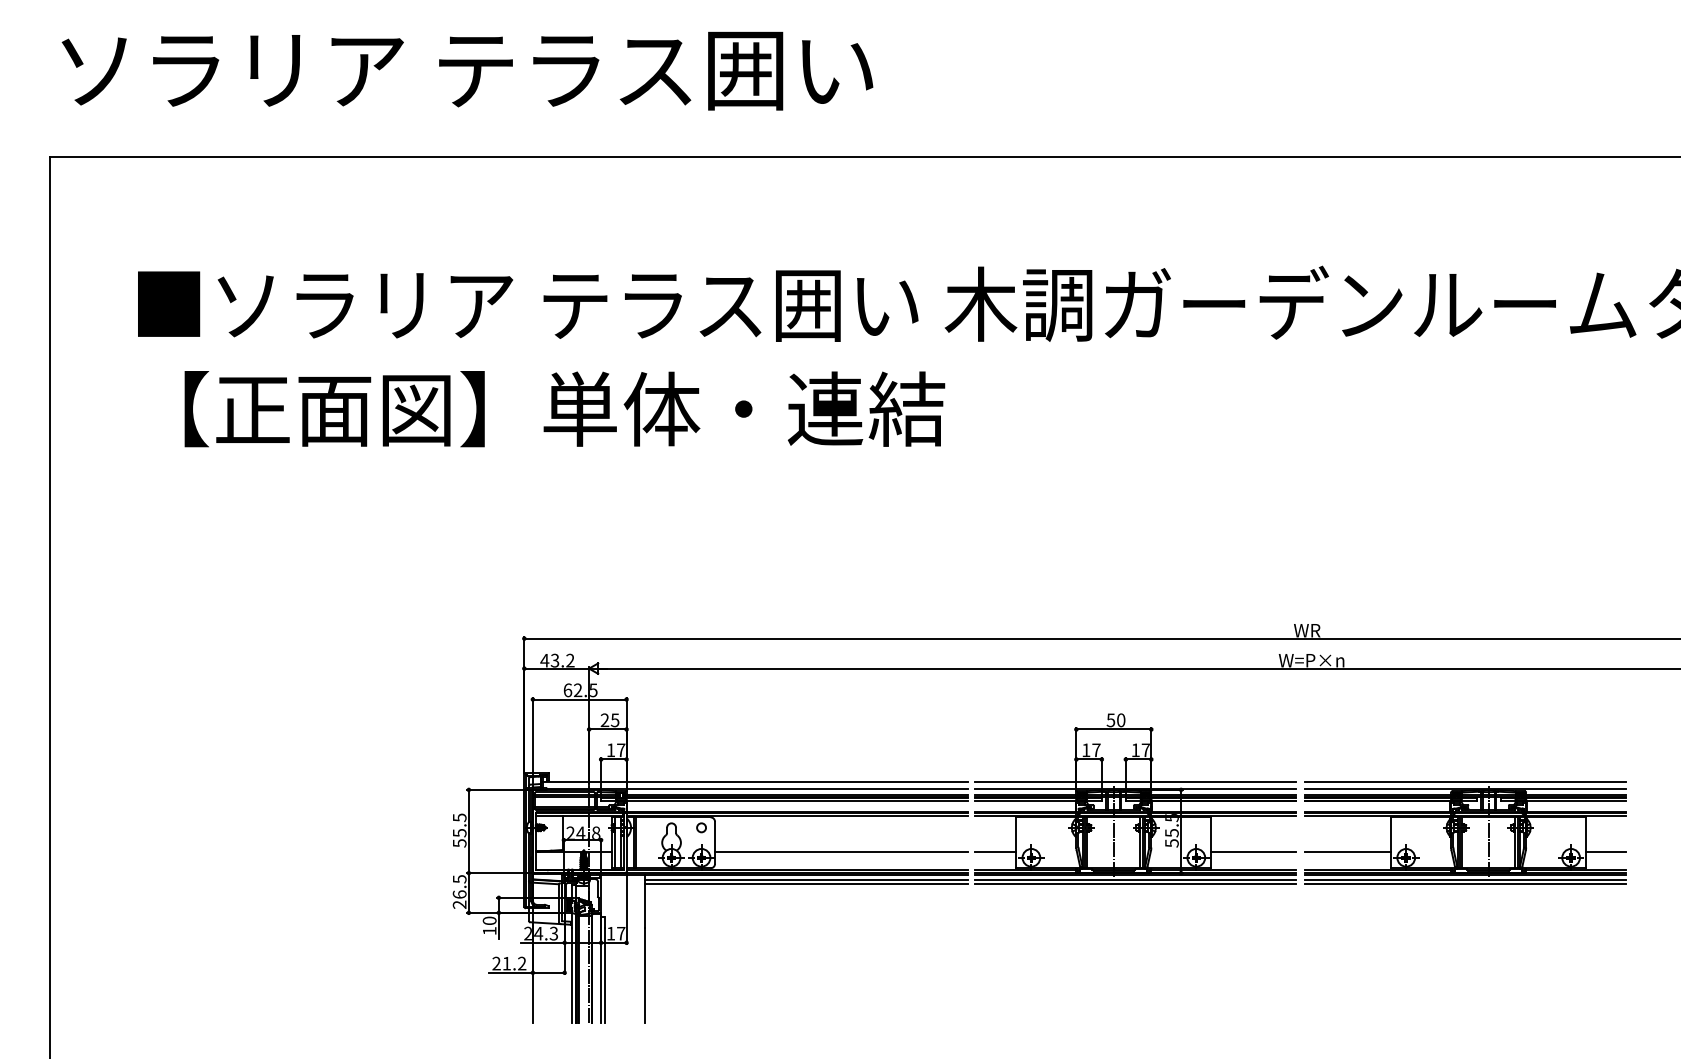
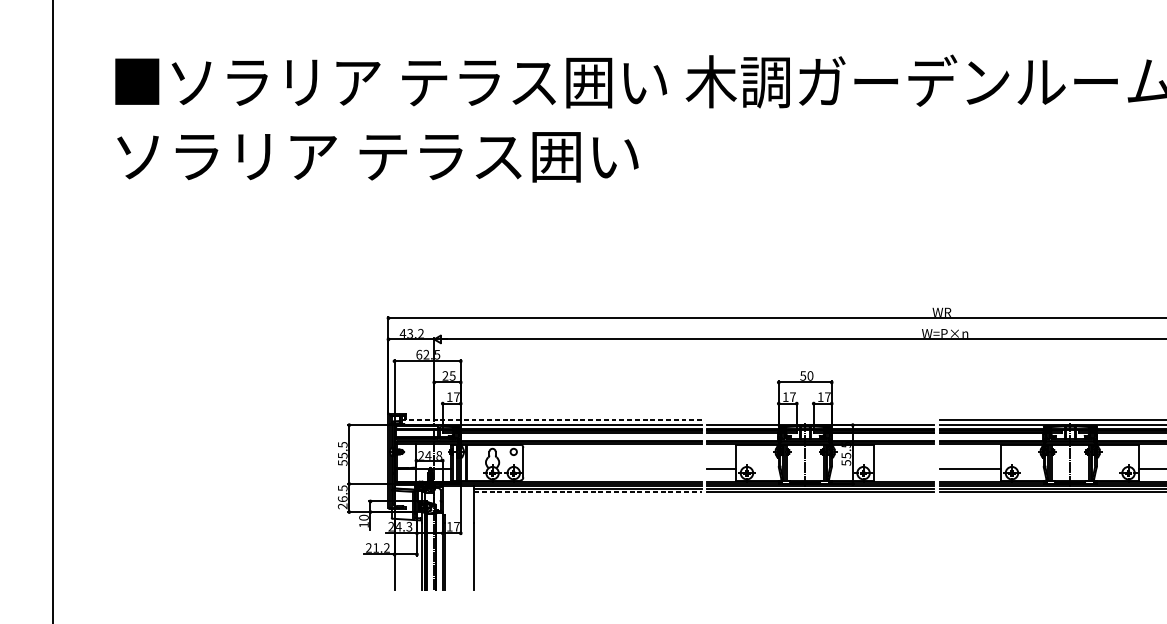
text: (542, 409) -> (401, 156), 【正面図】単体・連結 -> ソラリア テラス囲い
line: (755, 782) -> (551, 419), solid -> dashed
line: (1135, 782) -> (820, 419), removed
line: (841, 851) -> (612, 468), removed
line: (1253, 851) -> (903, 468), removed
line: (807, 884) -> (588, 492), solid -> dashed

